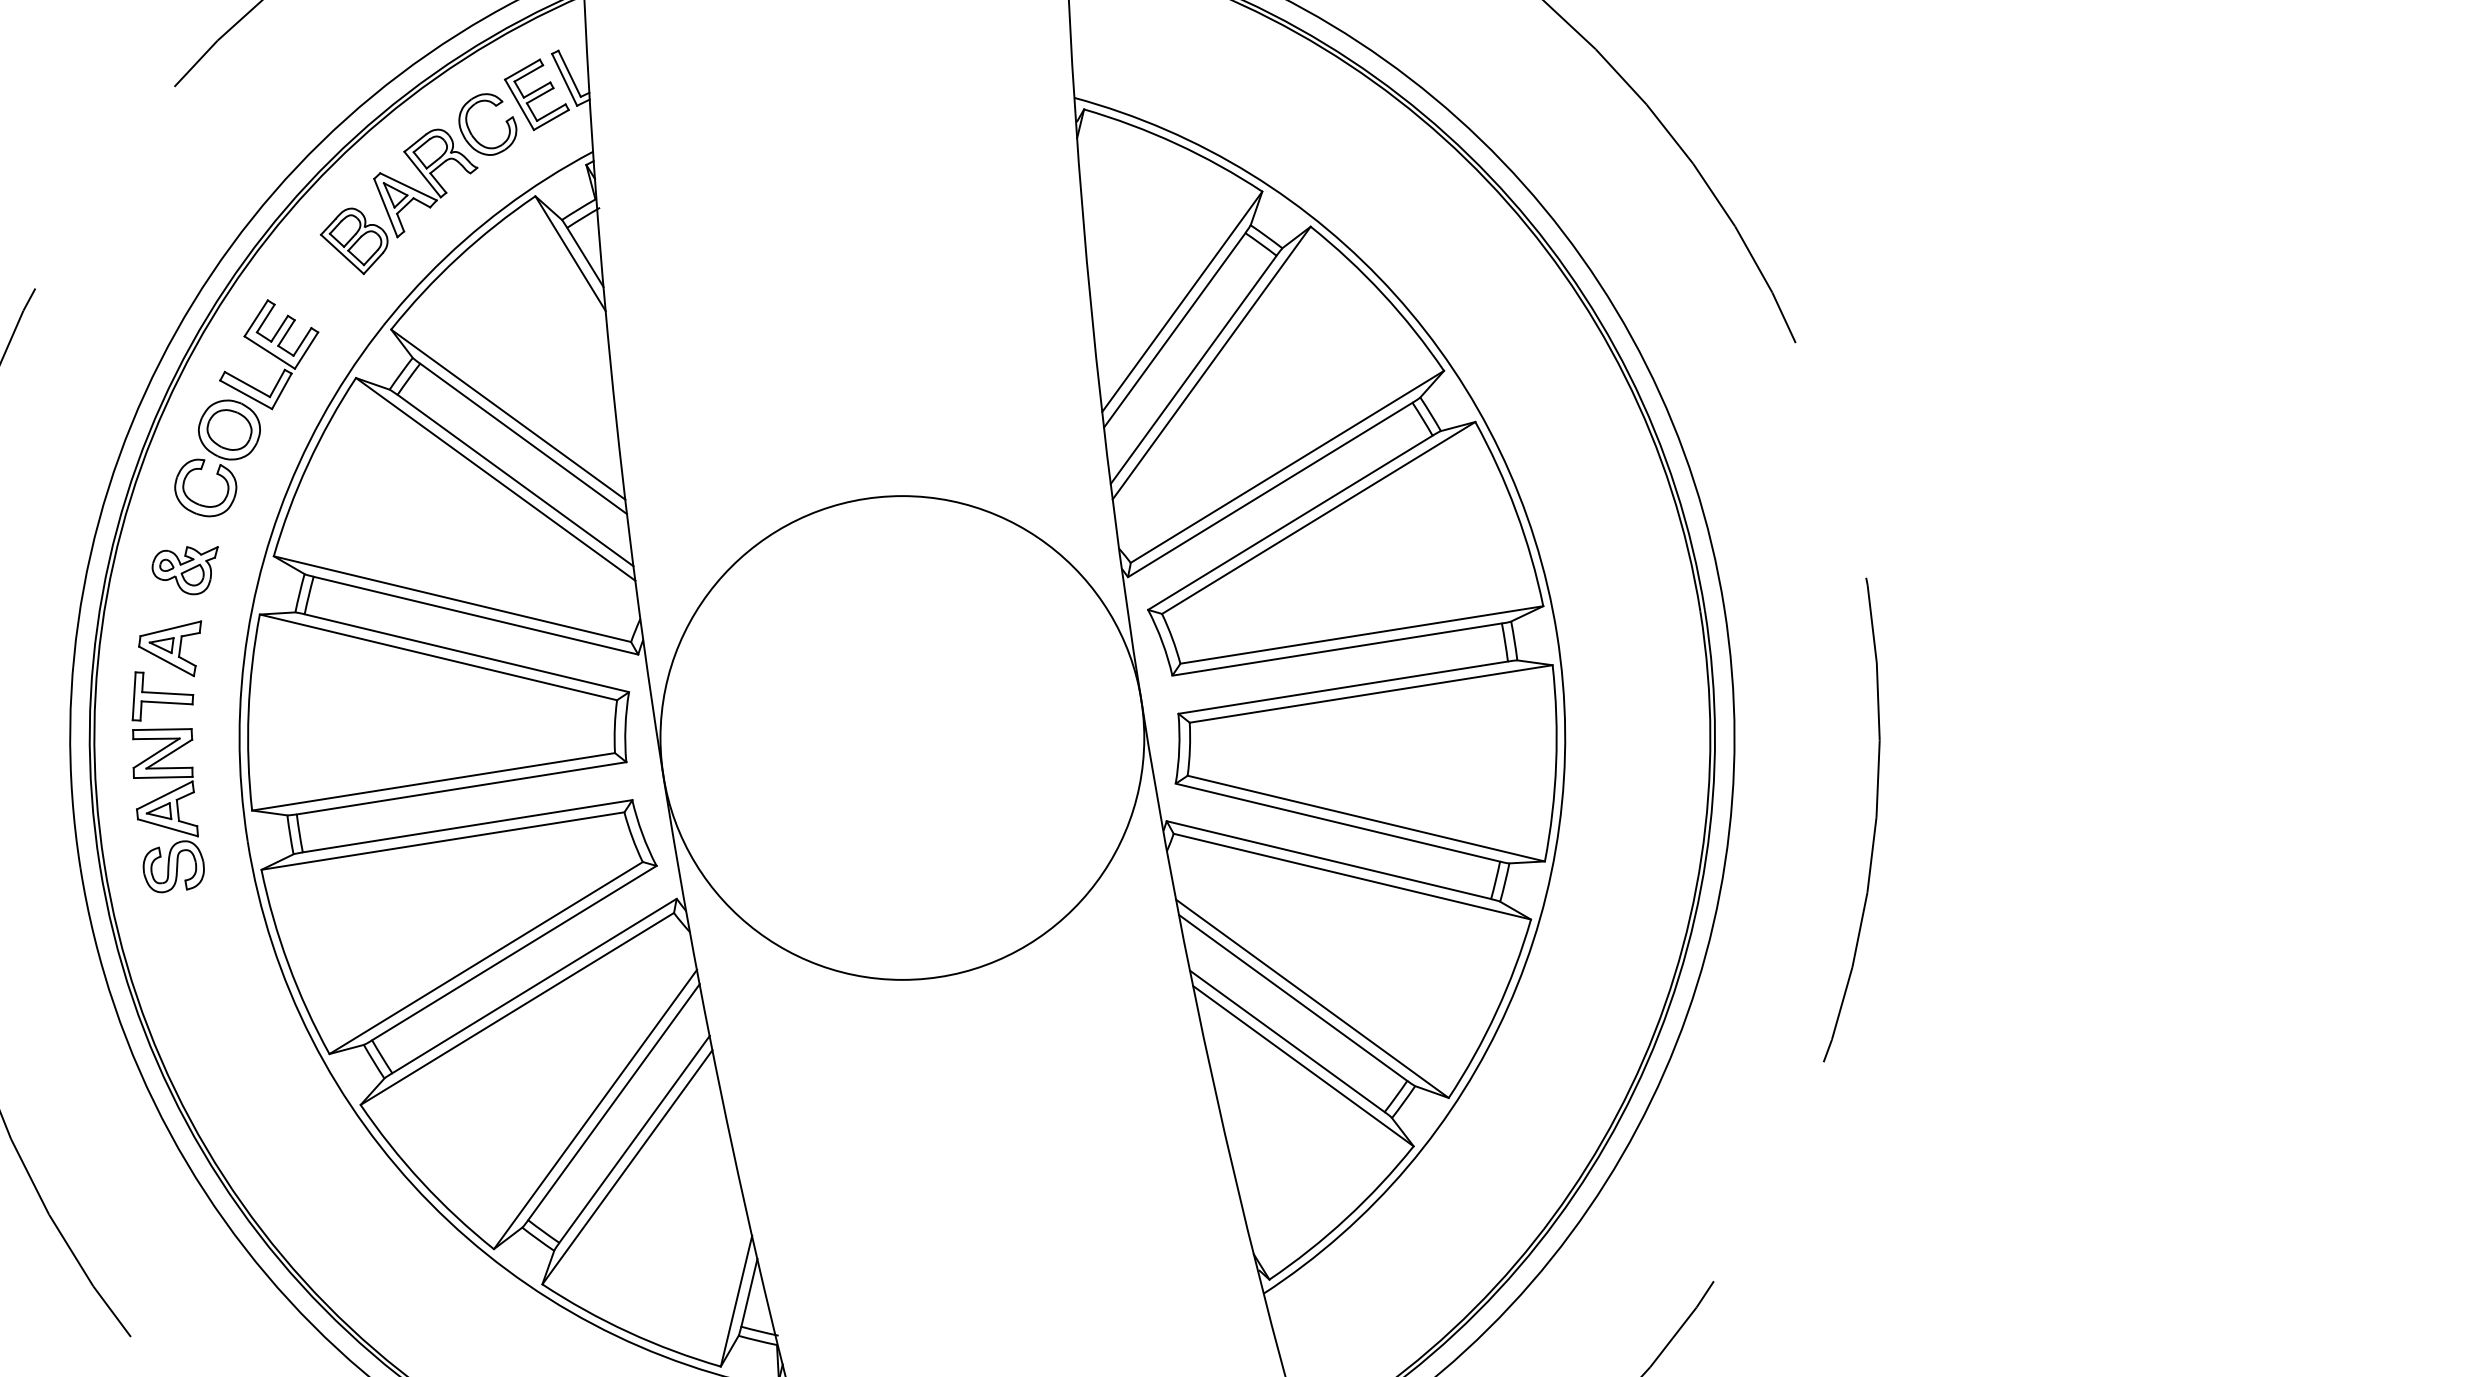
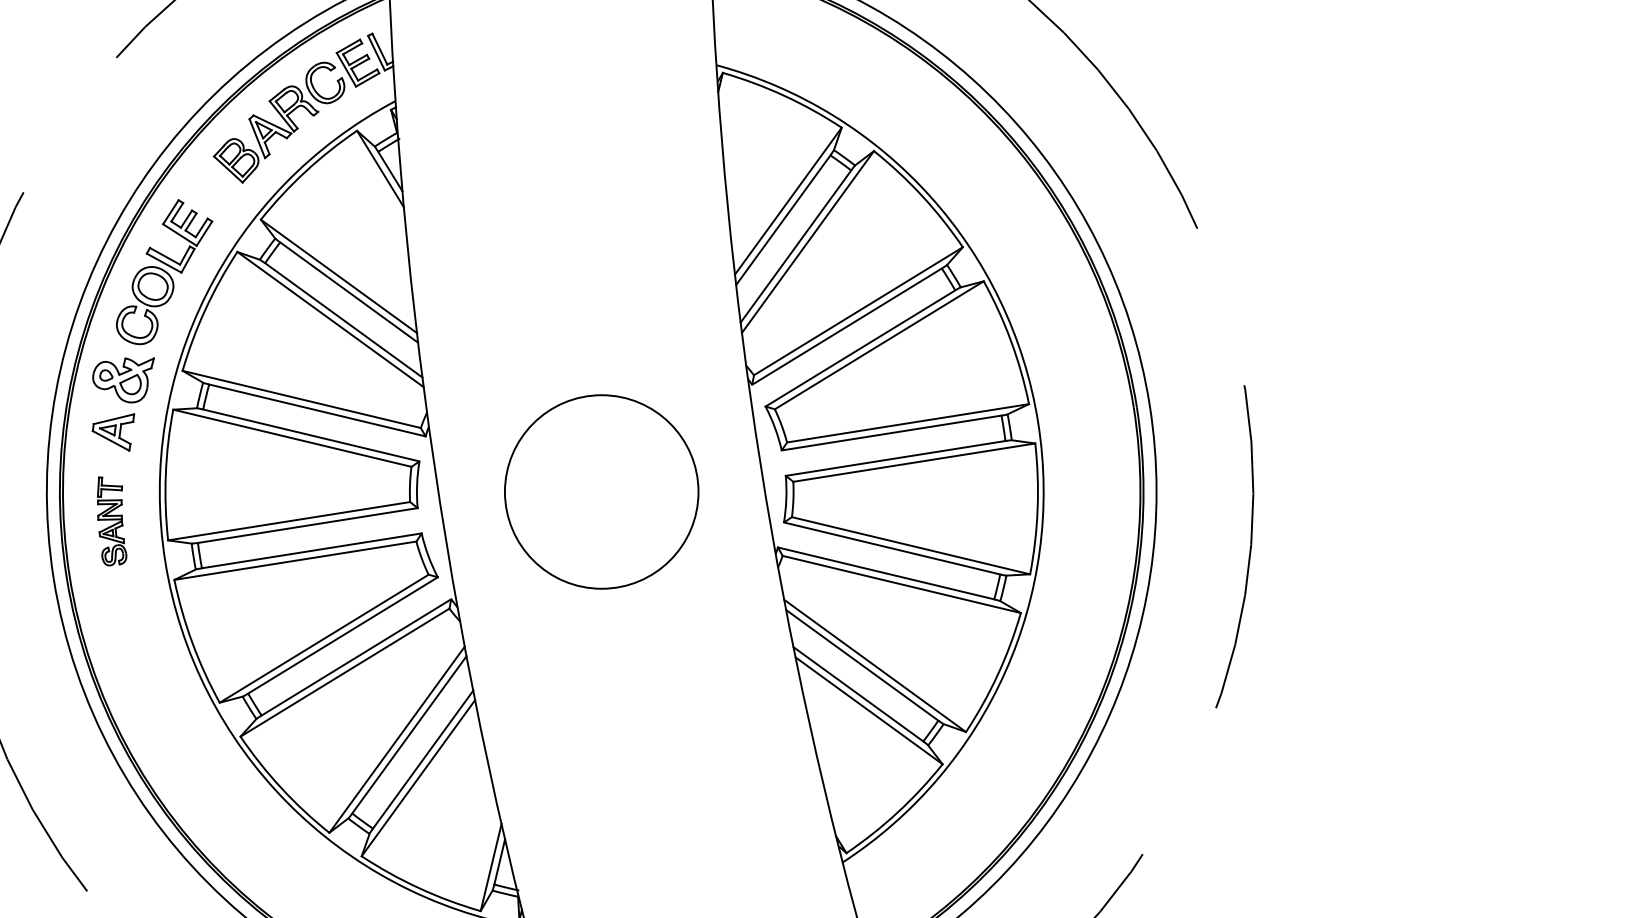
part: (185, 570) -> (123, 380), size x1.4
circle: (902, 737) -> (601, 491), size x0.6
part: (167, 782) -> (111, 521), size x0.6

